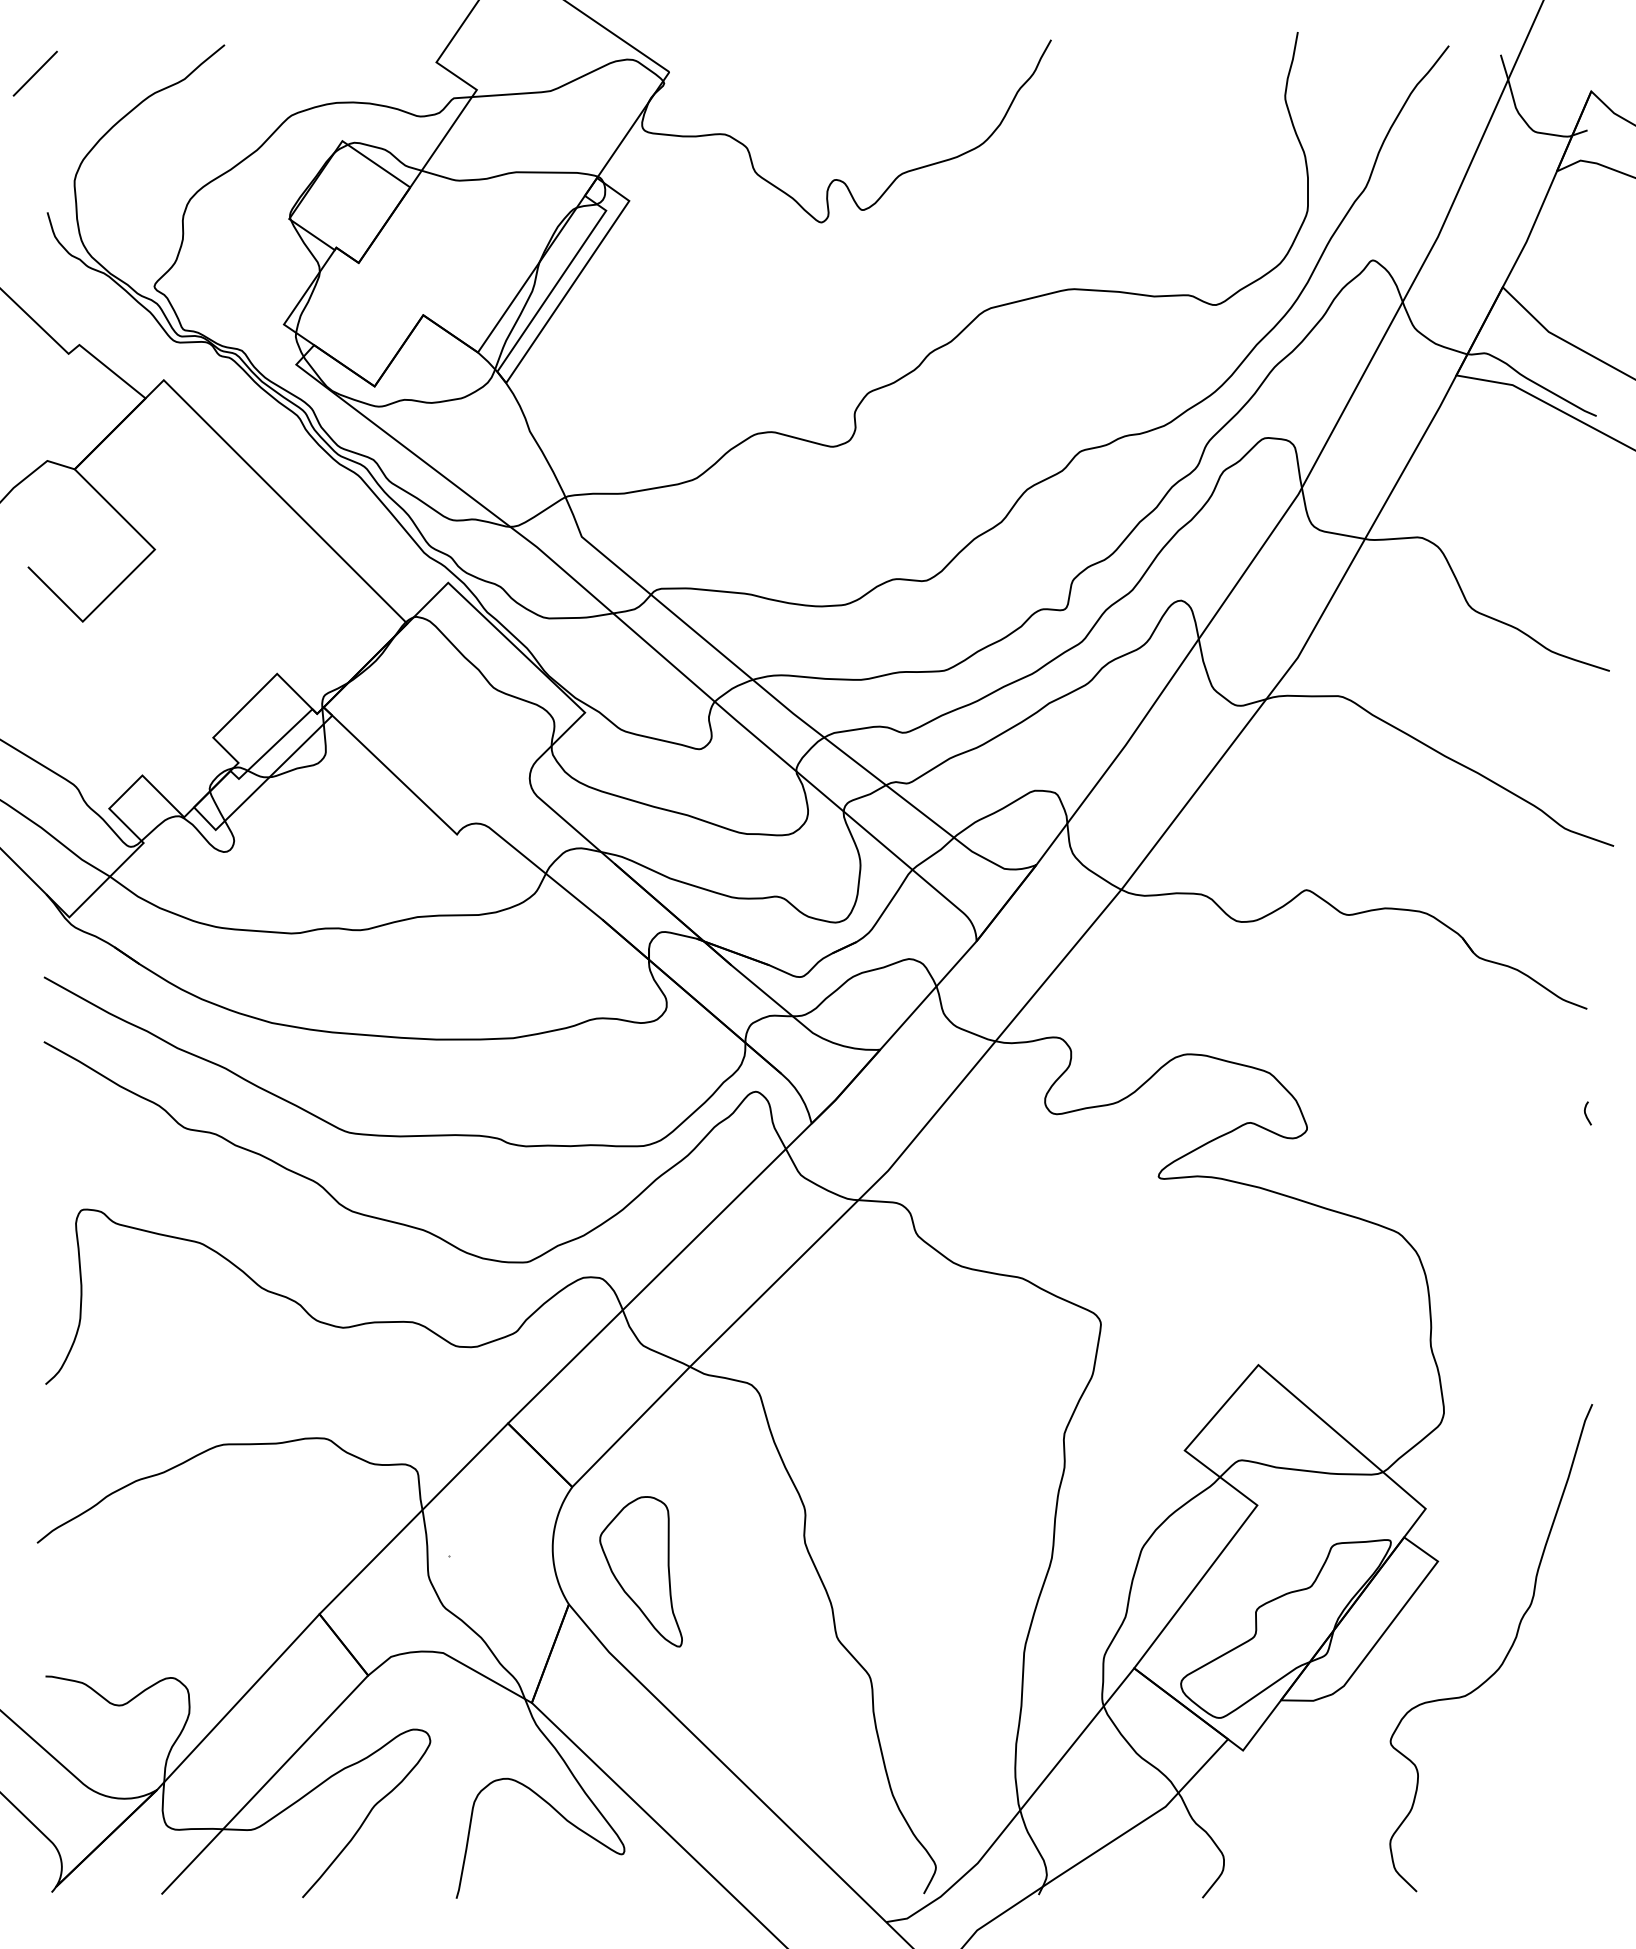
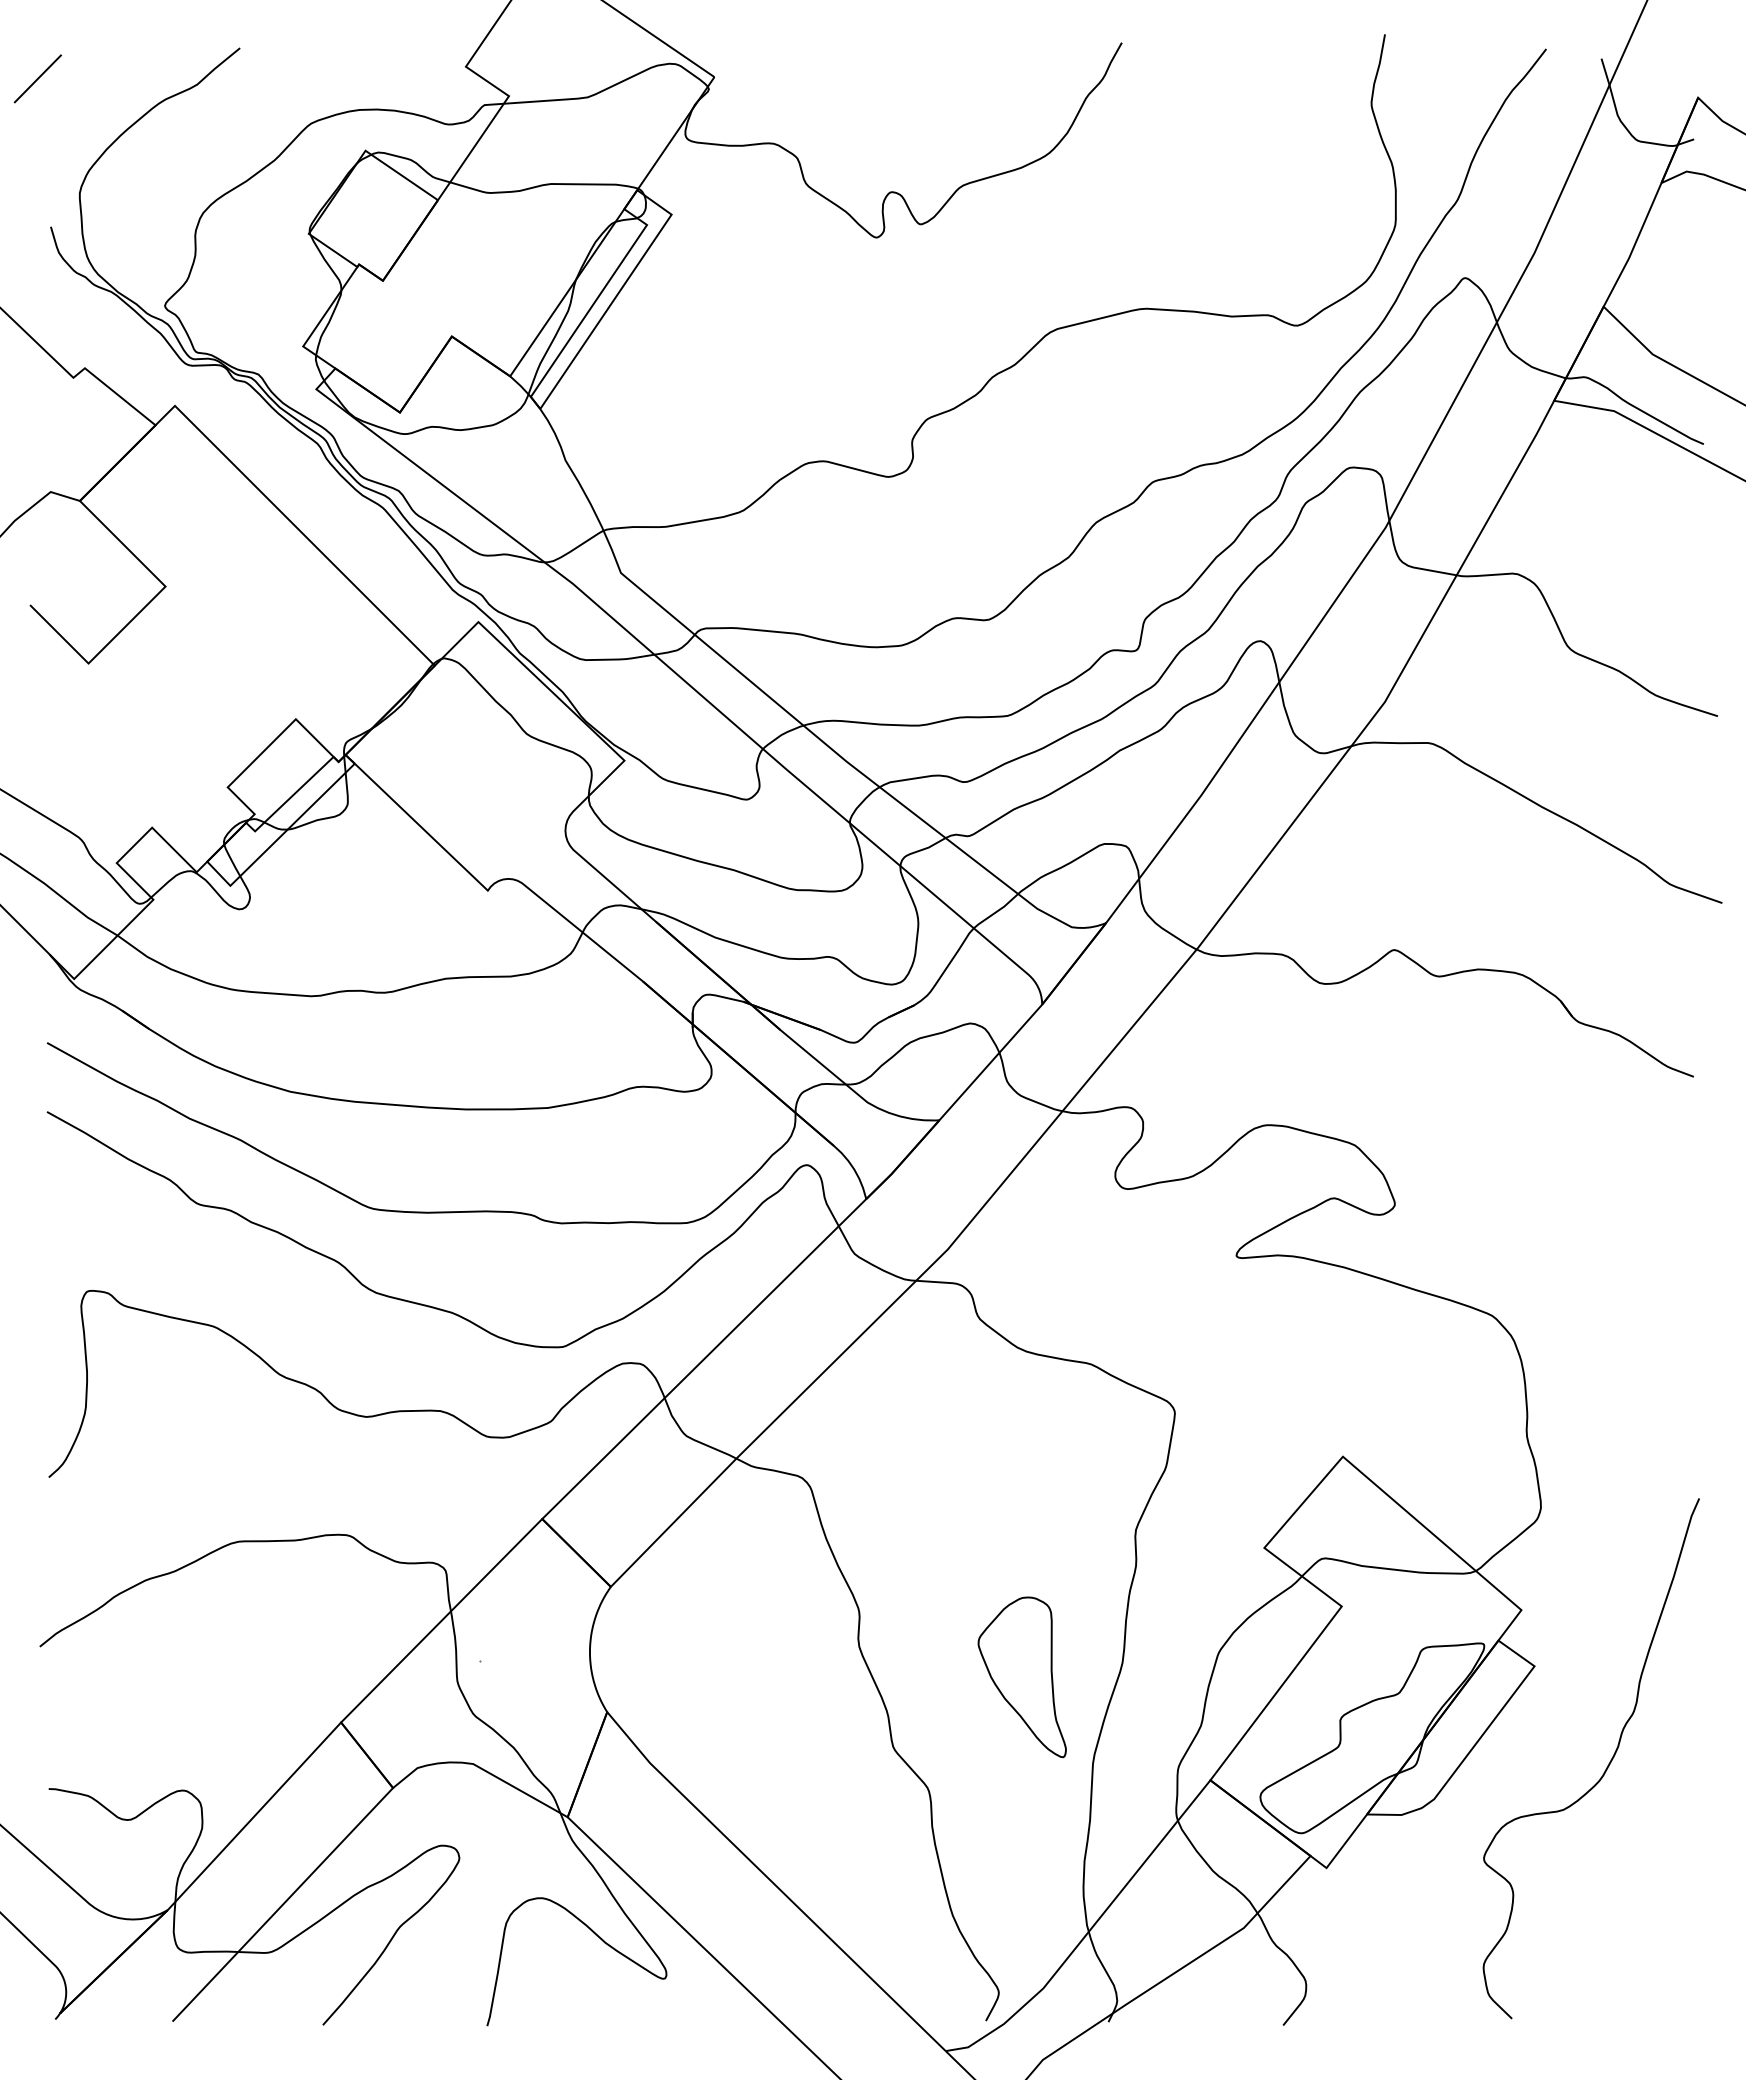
curve: (1586, 1114) -> (1693, 1189), removed
part: (640, 1571) -> (1021, 1677), moved

